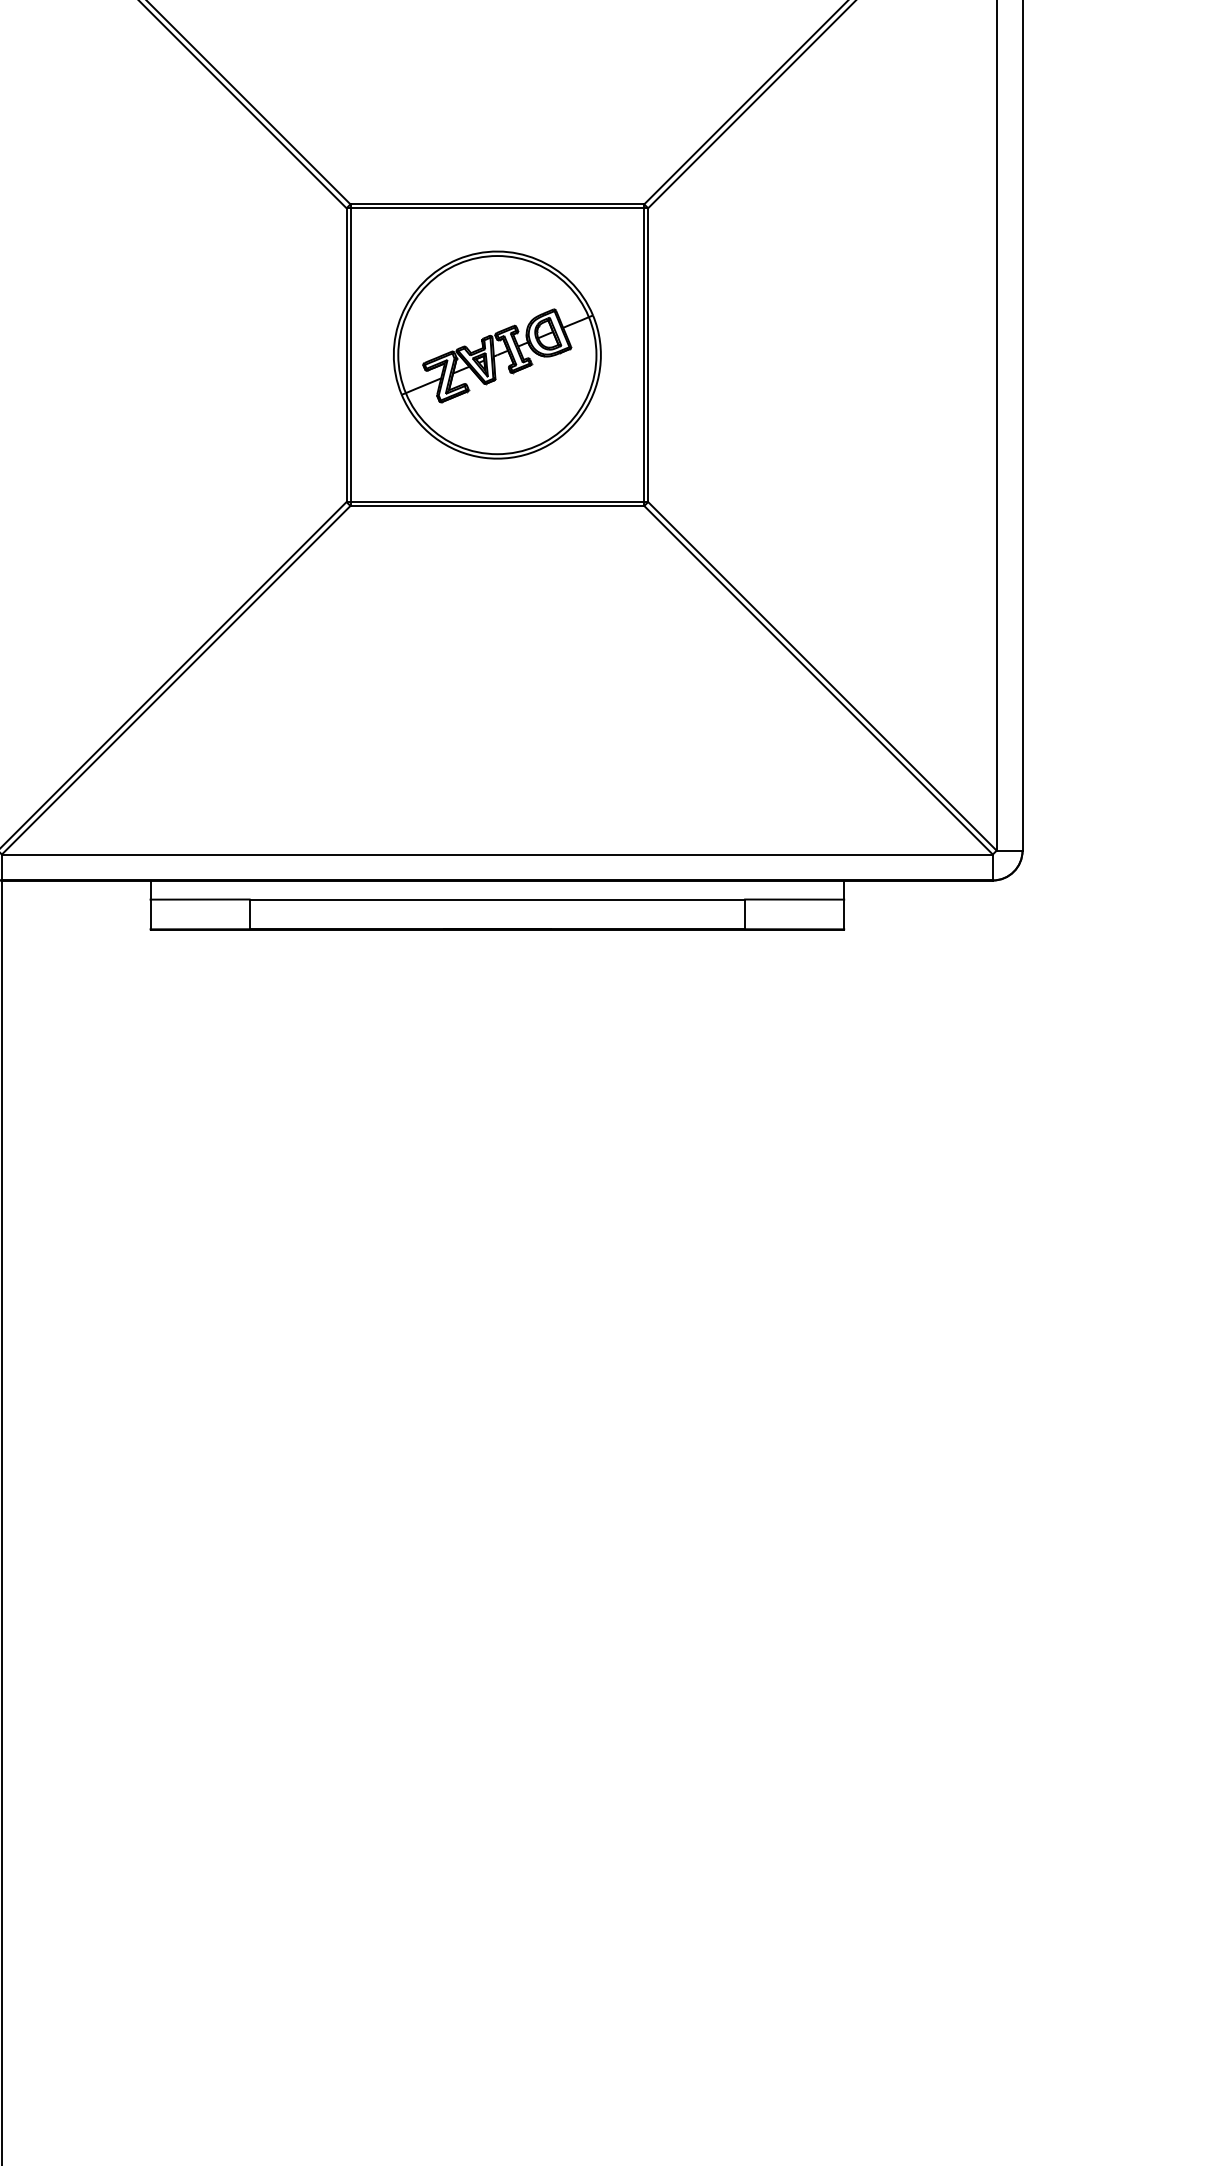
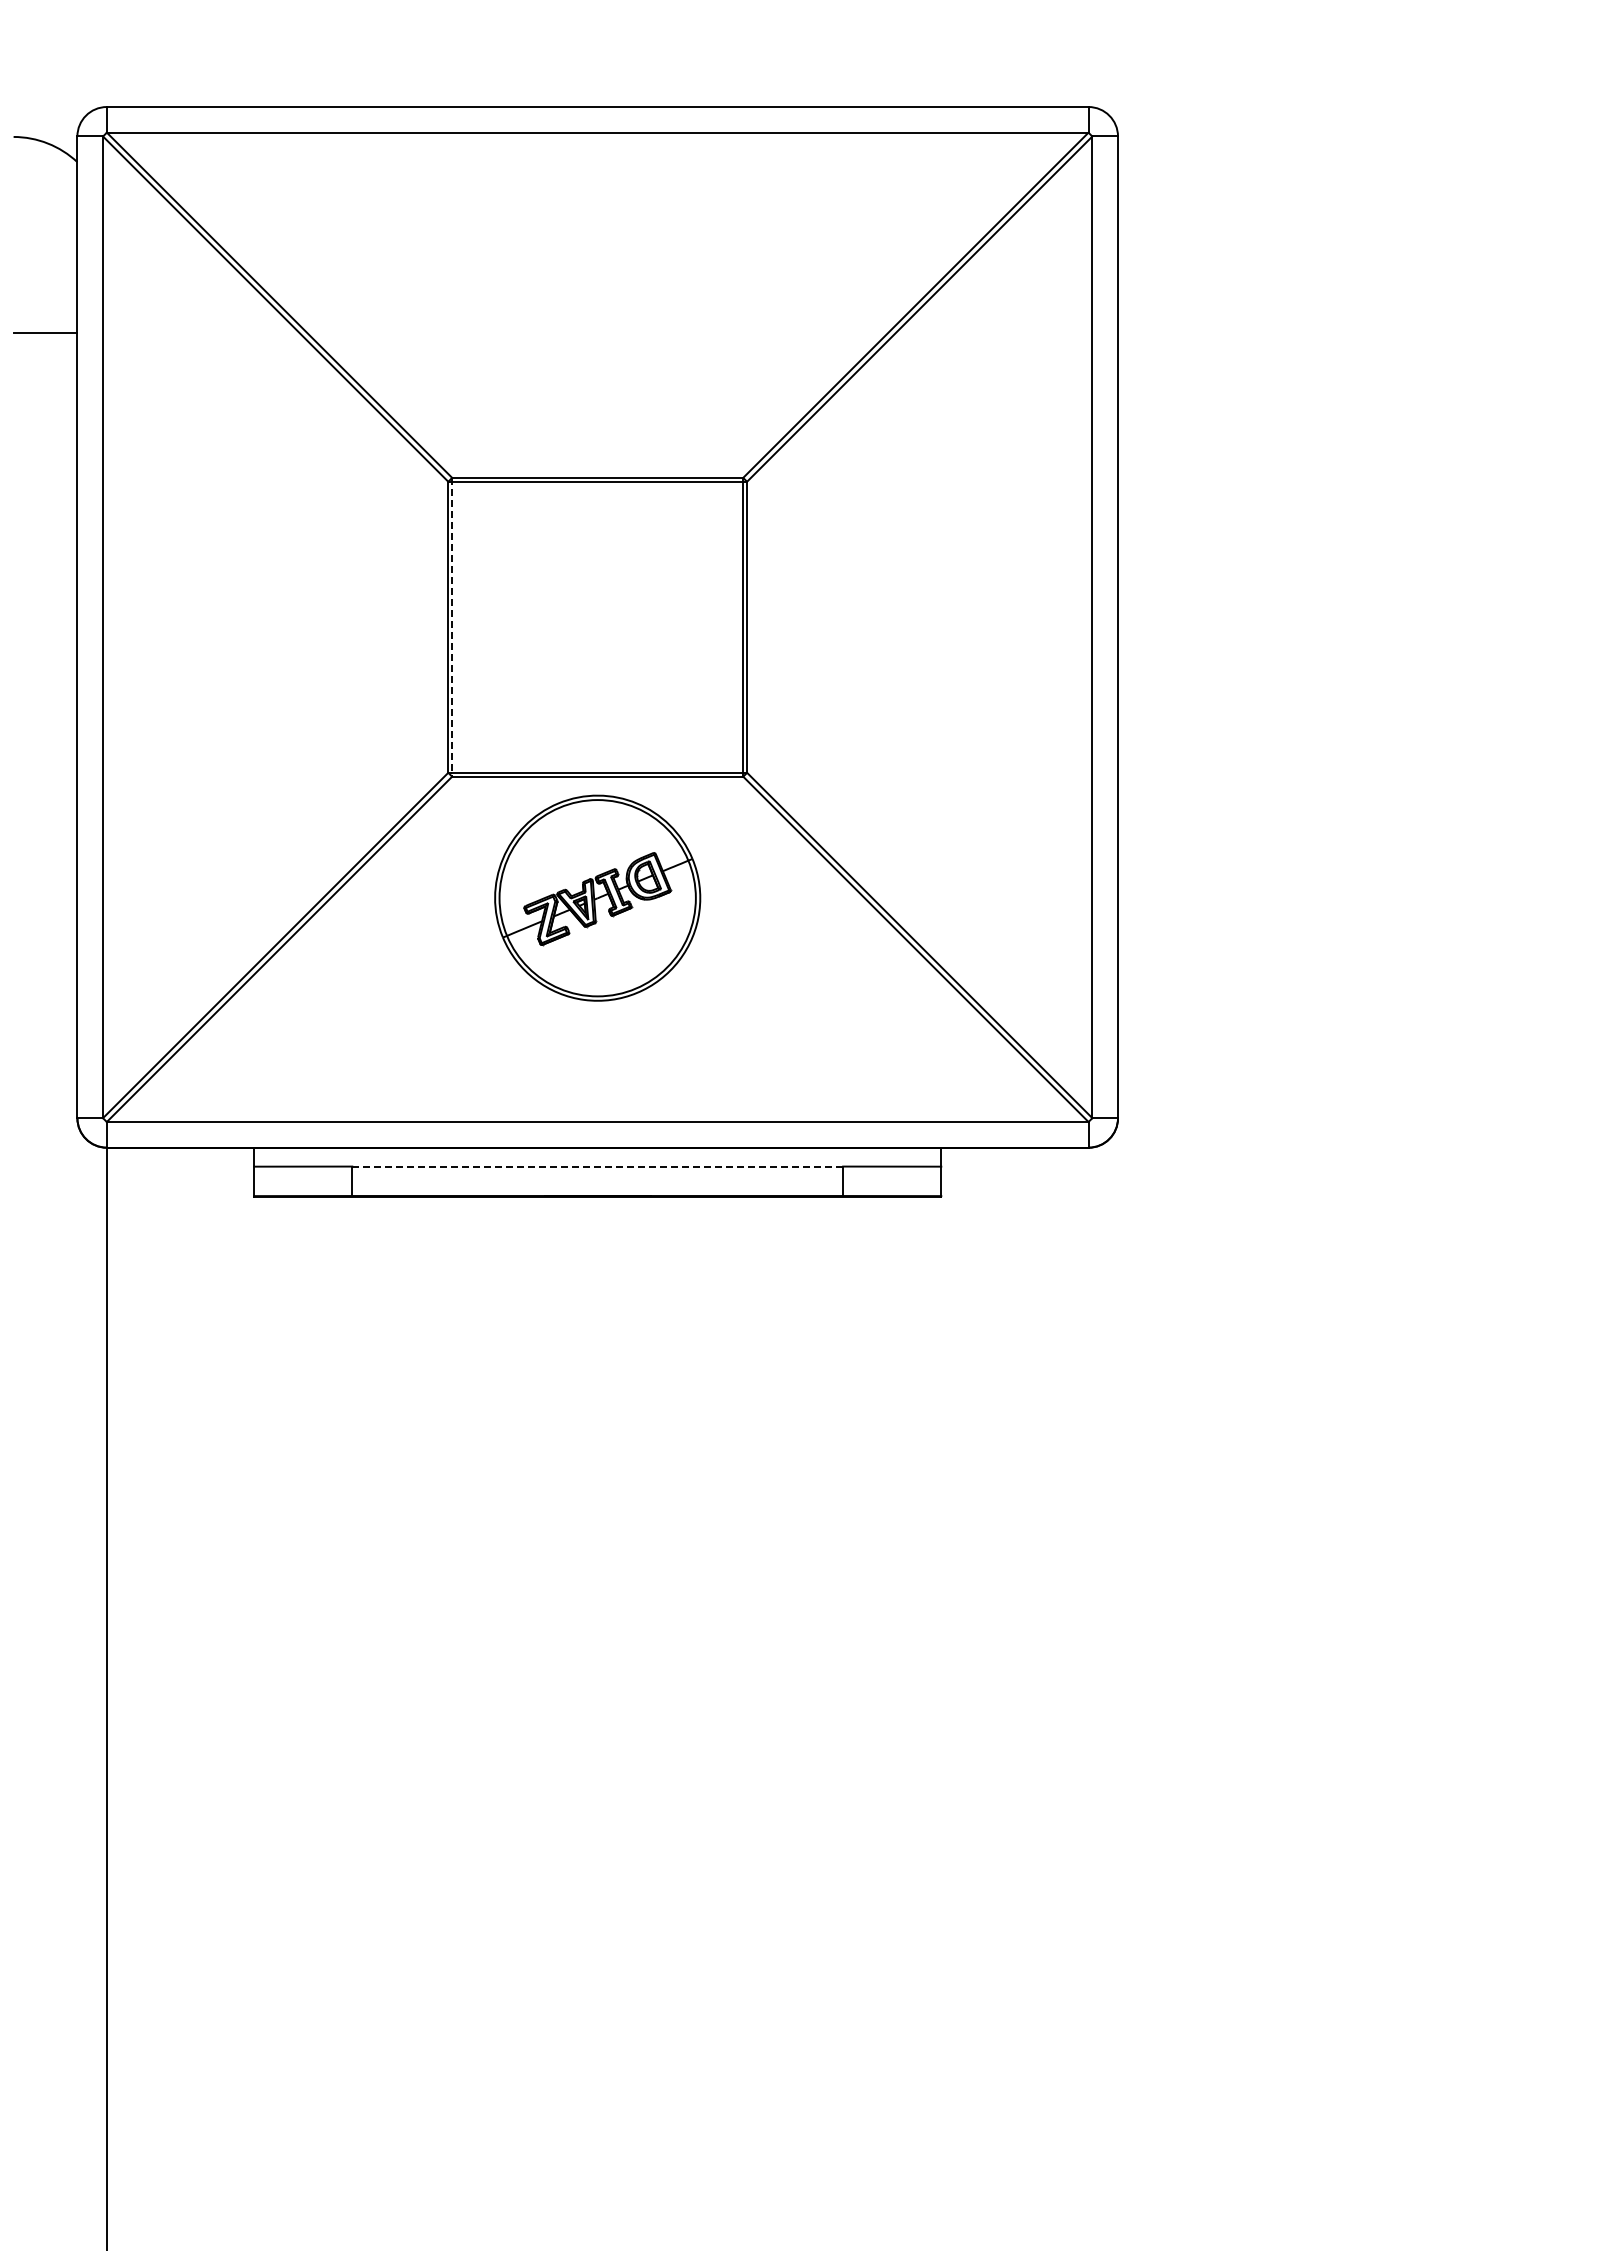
part: (497, 354) -> (597, 897), moved
line: (350, 355) -> (452, 627), solid -> dashed
line: (498, 899) -> (598, 1166), solid -> dashed

